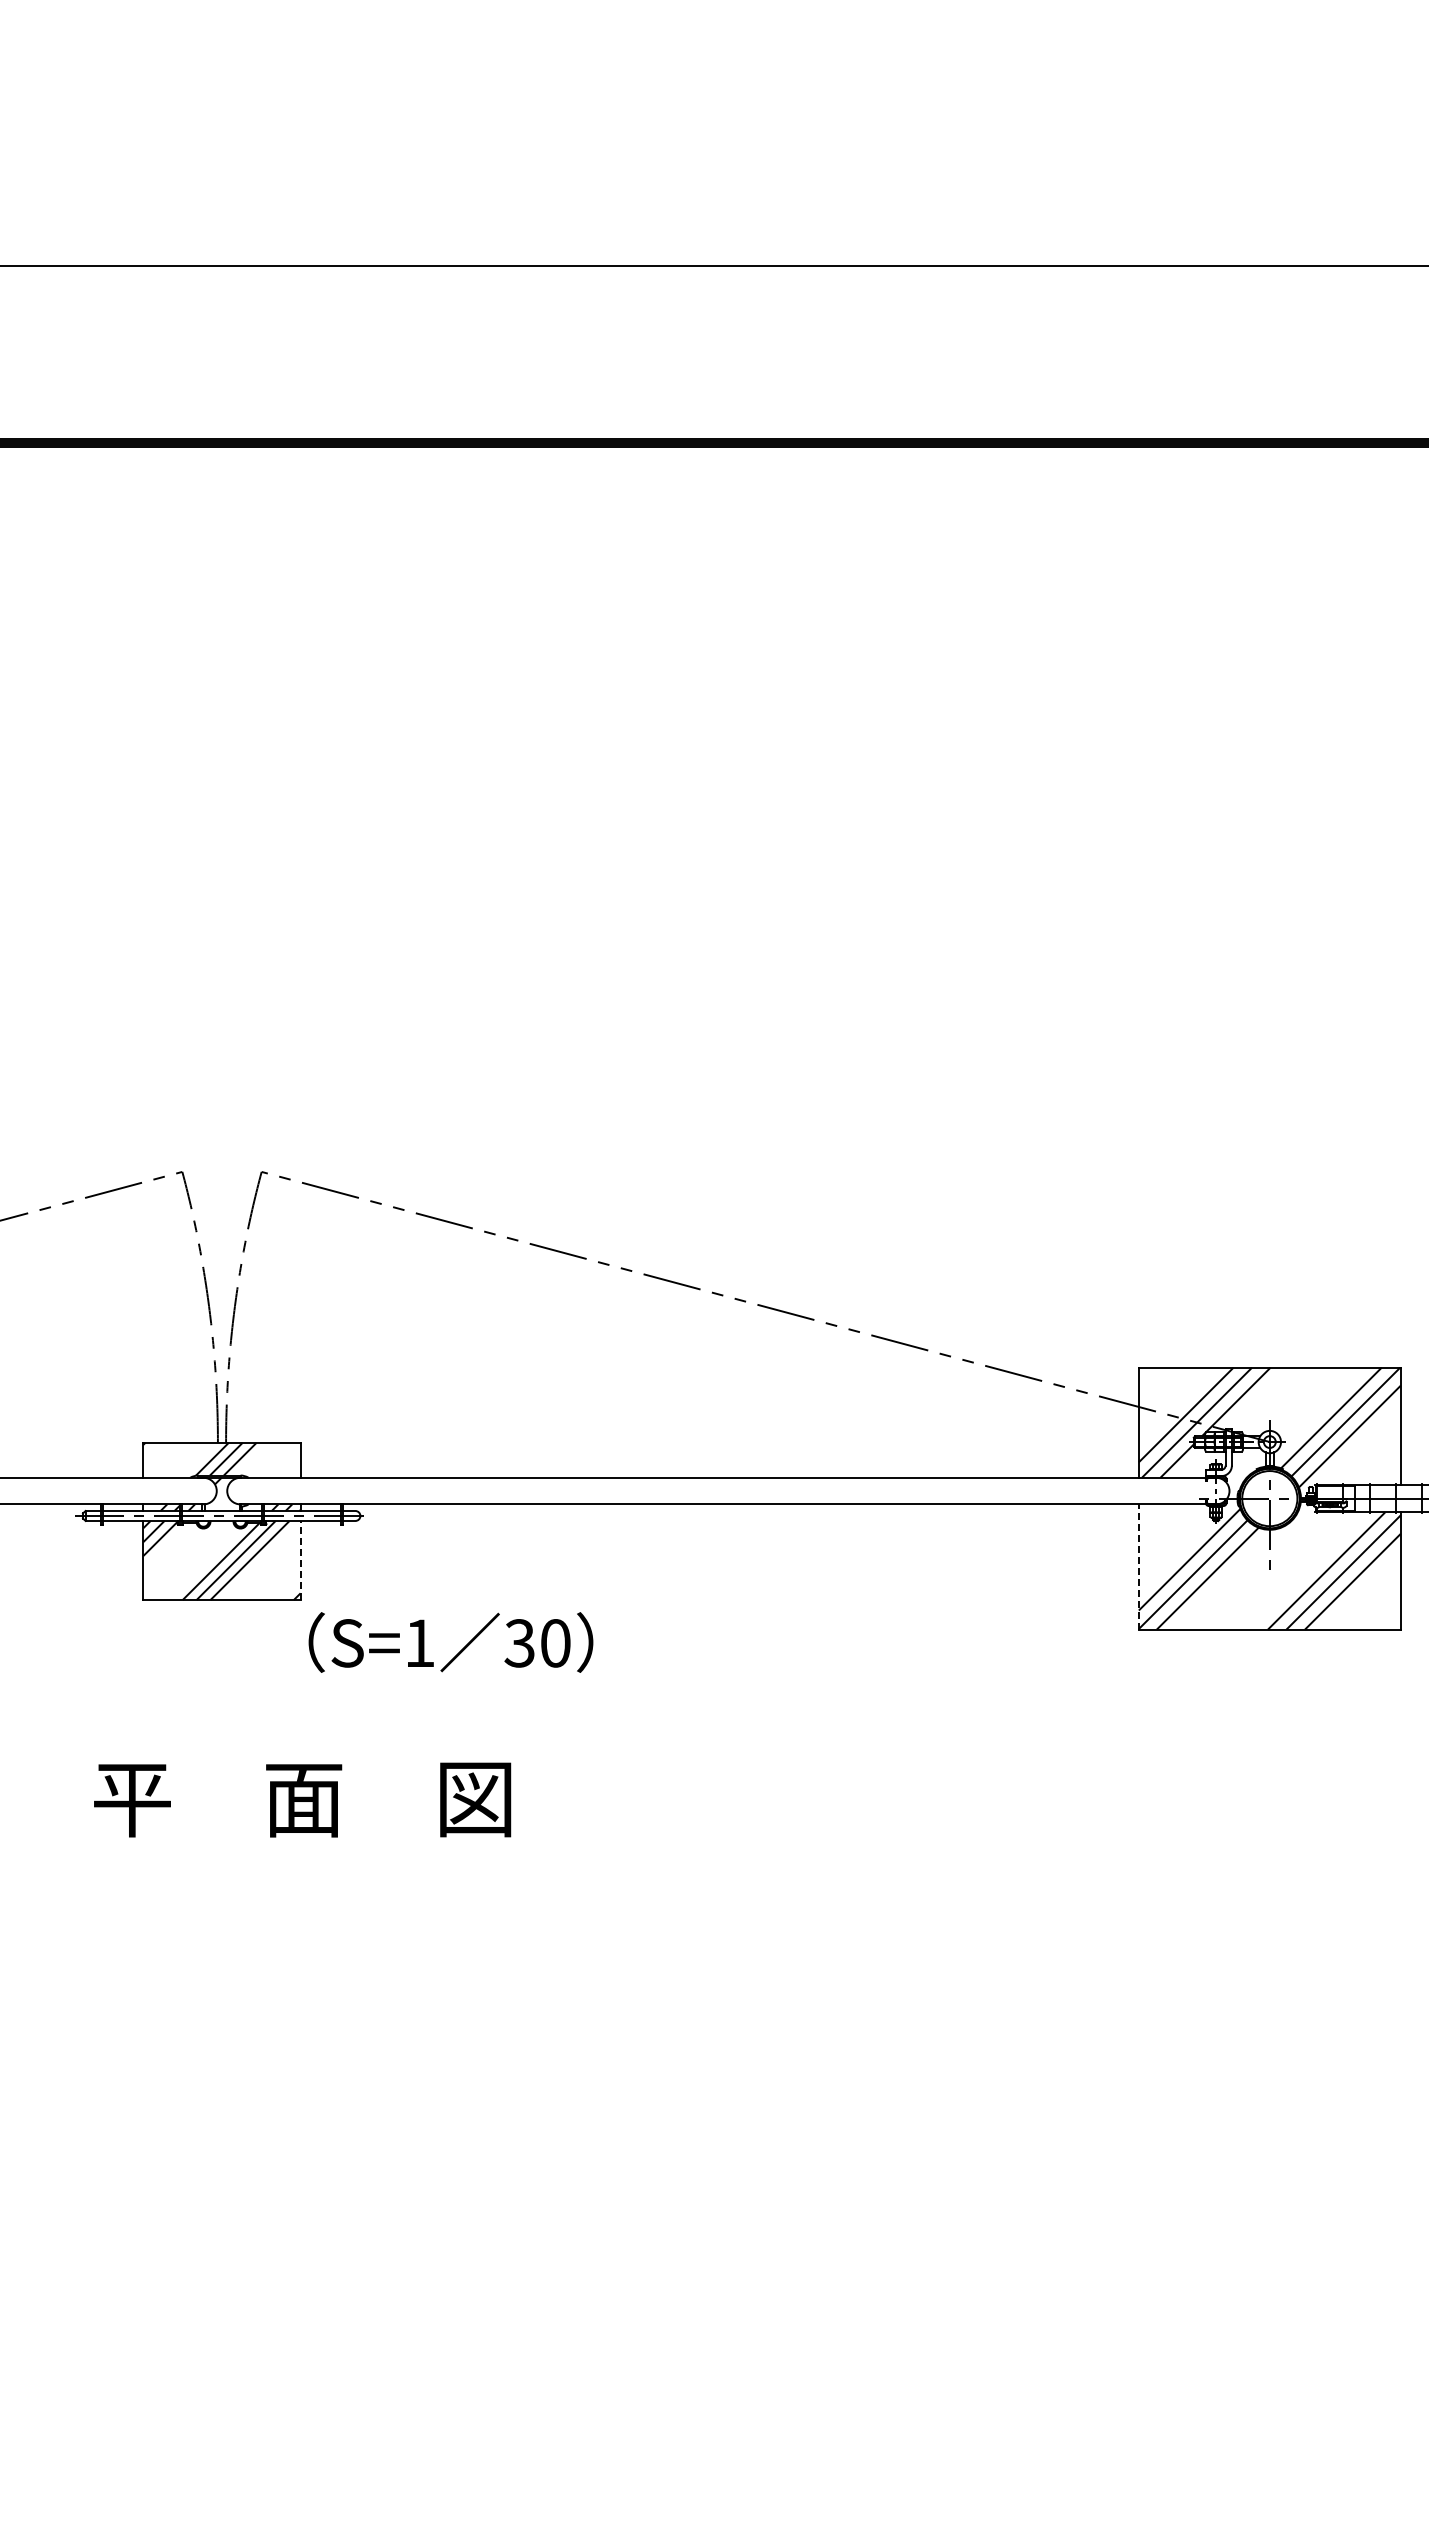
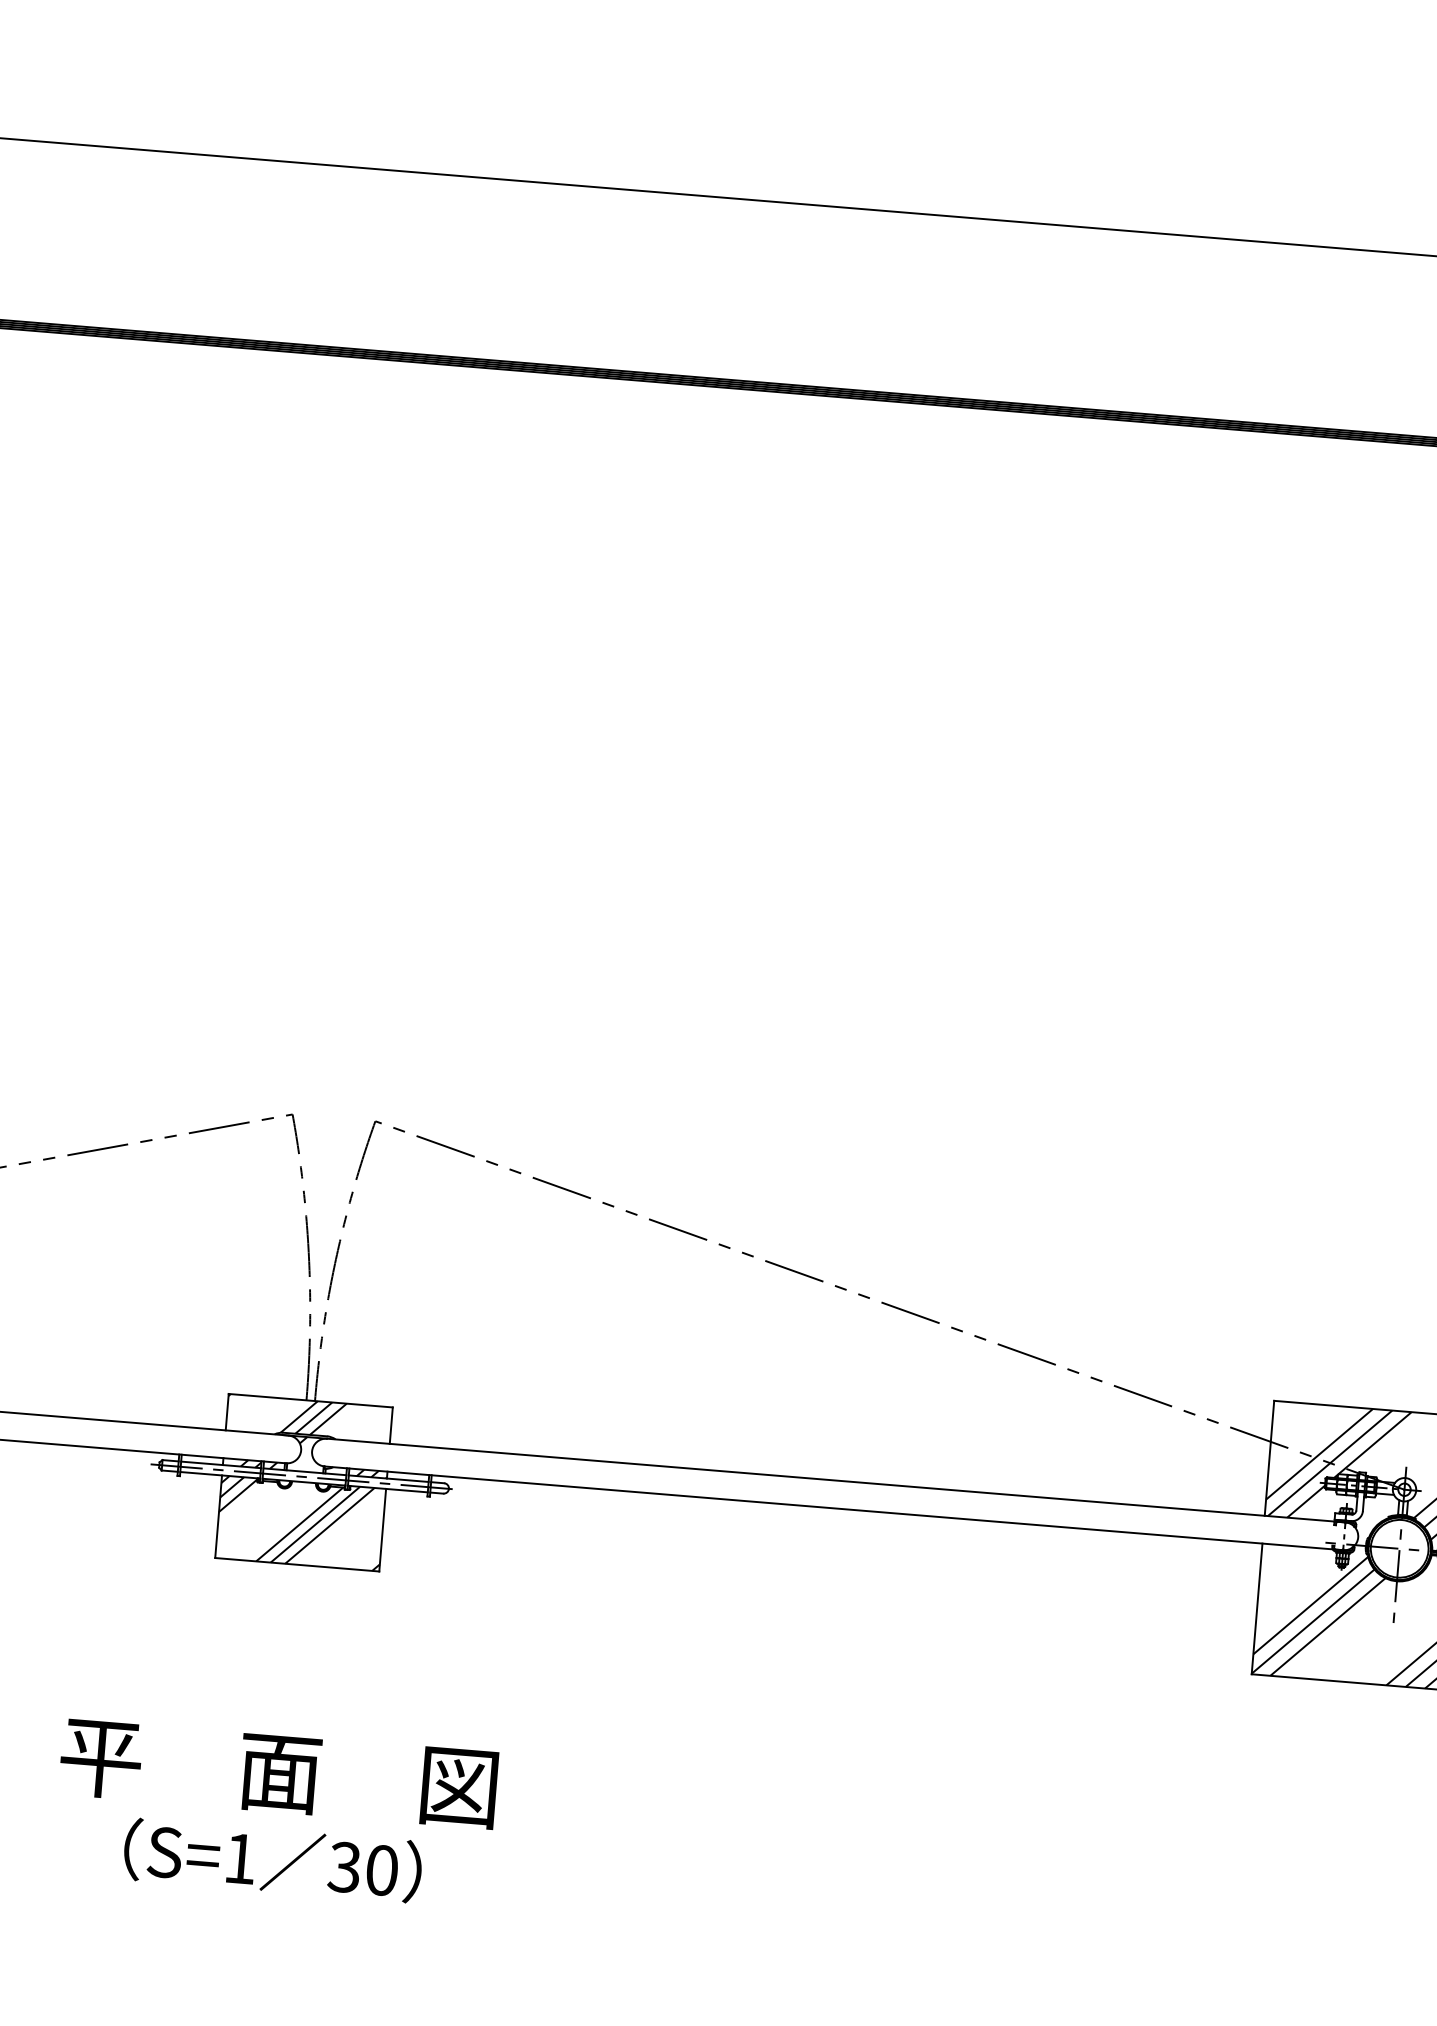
line: (300, 1560) -> (382, 1530), dashed -> solid
line: (1138, 1567) -> (1256, 1609), dashed -> solid
text: (450, 1642) -> (272, 1860), moved
text: (302, 1799) -> (278, 1772), moved

